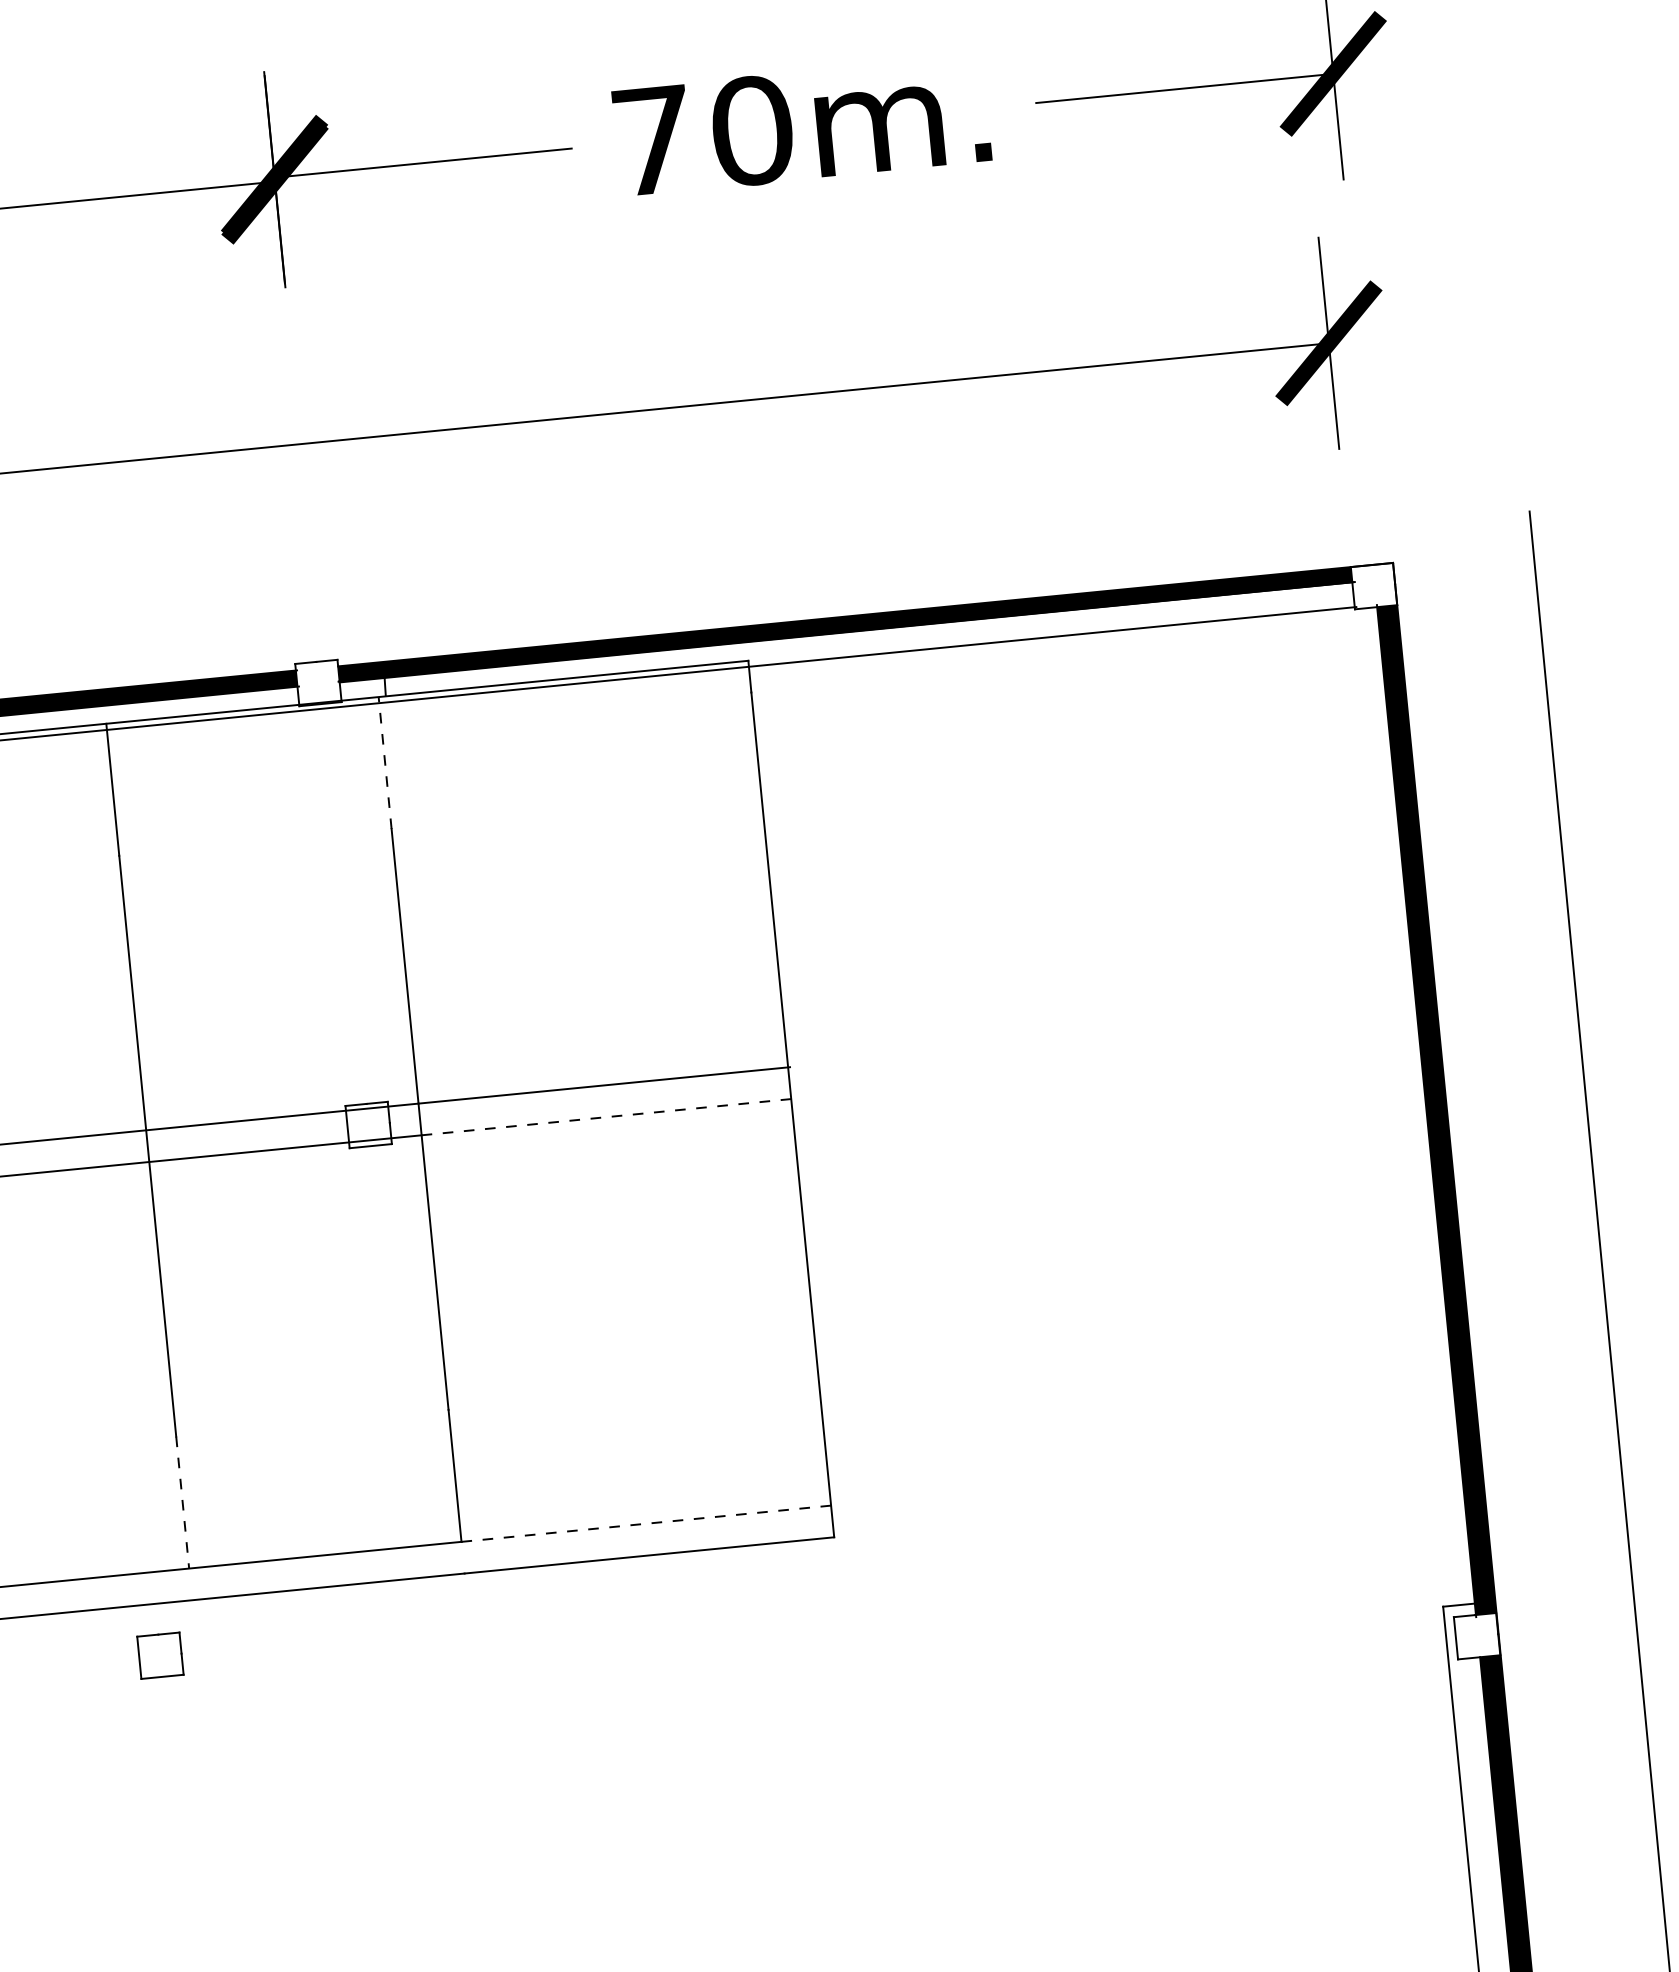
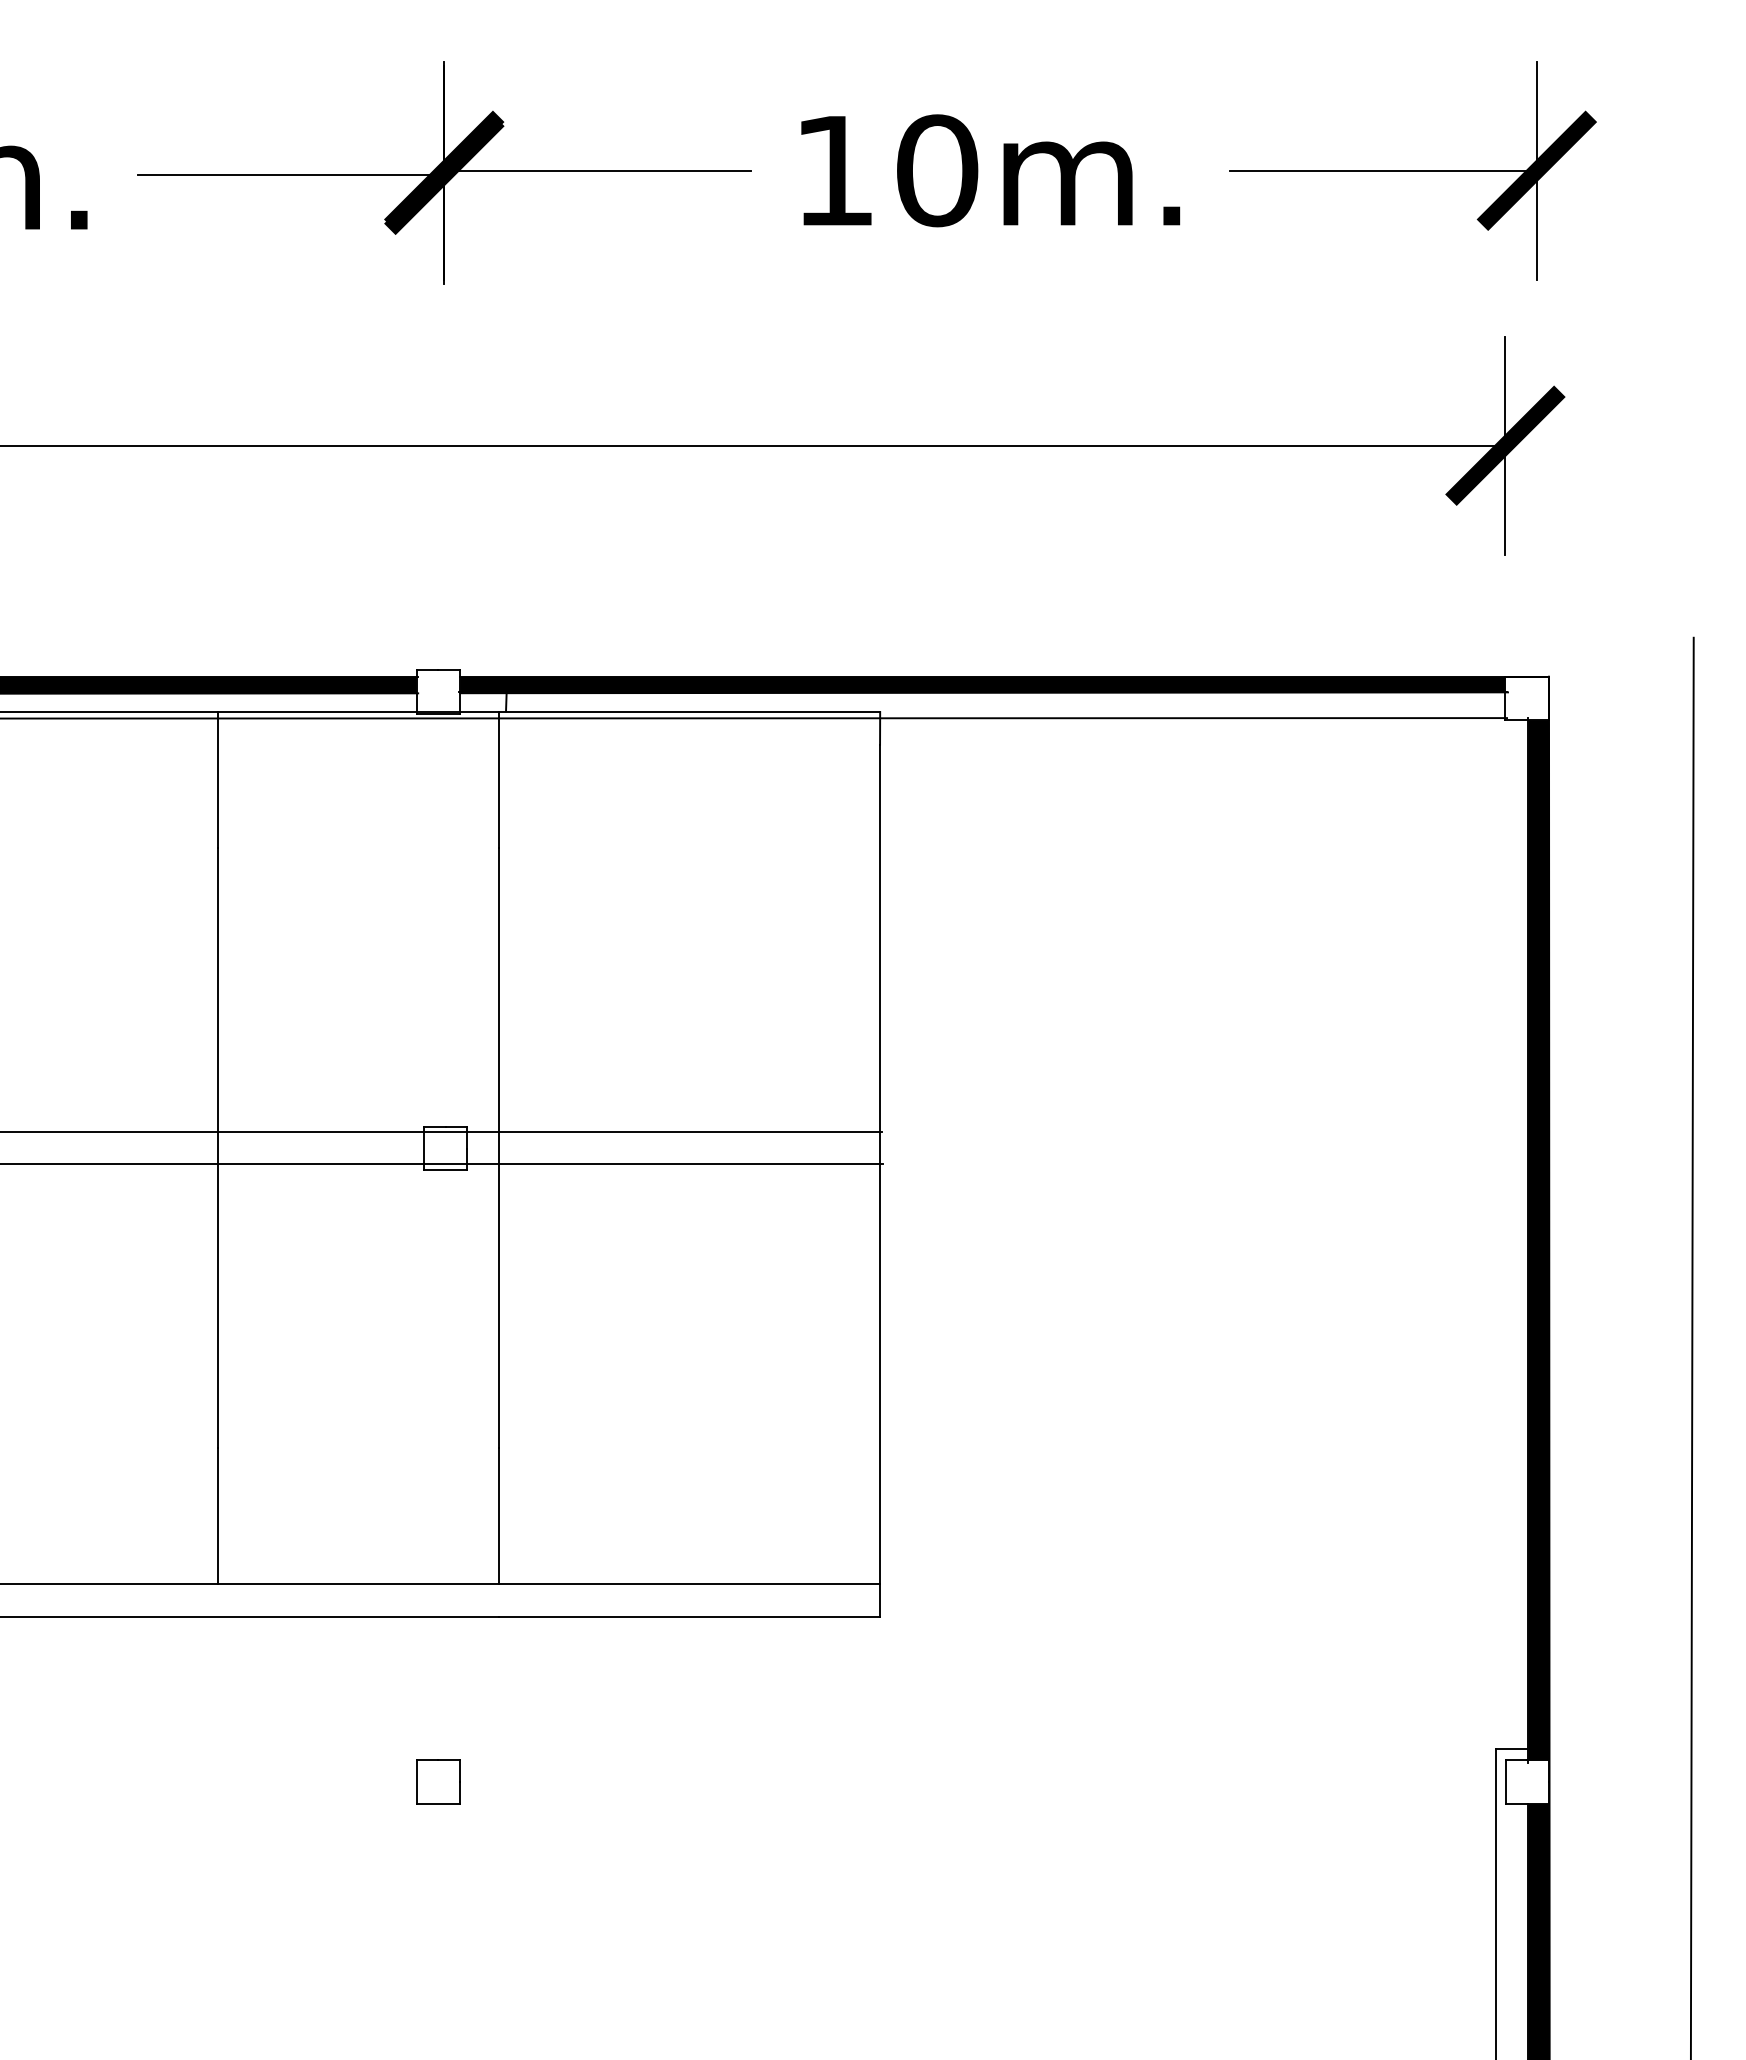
text: (652, 140) -> (834, 170), 70m. -> 10m.
line: (384, 762) -> (498, 779), dashed -> solid
line: (607, 1117) -> (690, 1164), dashed -> solid
line: (182, 1503) -> (217, 1516), dashed -> solid
line: (646, 1523) -> (689, 1583), dashed -> solid
part: (160, 1655) -> (438, 1781), moved

